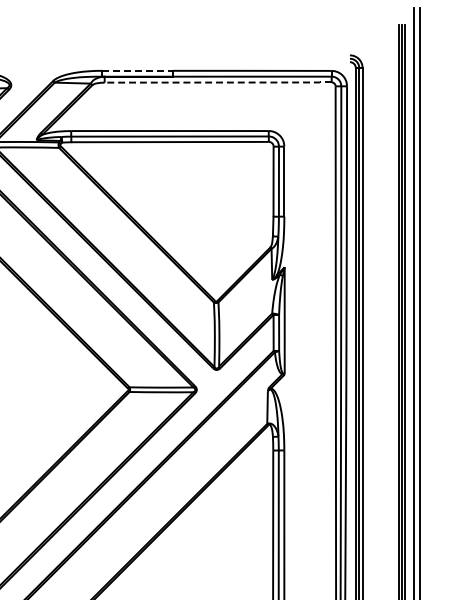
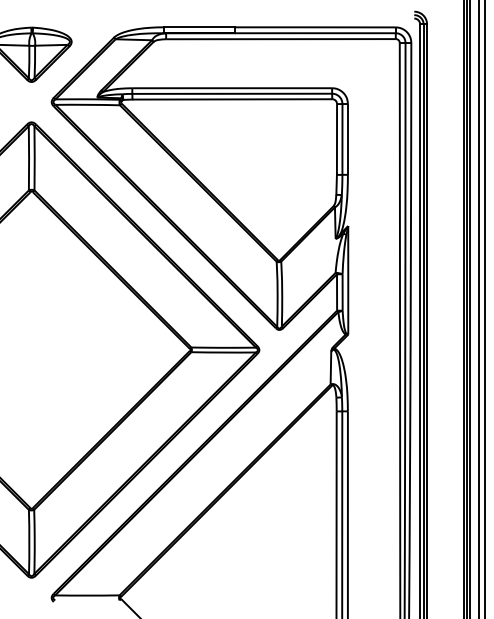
line: (137, 71) -> (199, 27), dashed -> solid
line: (218, 82) -> (281, 39), dashed -> solid

